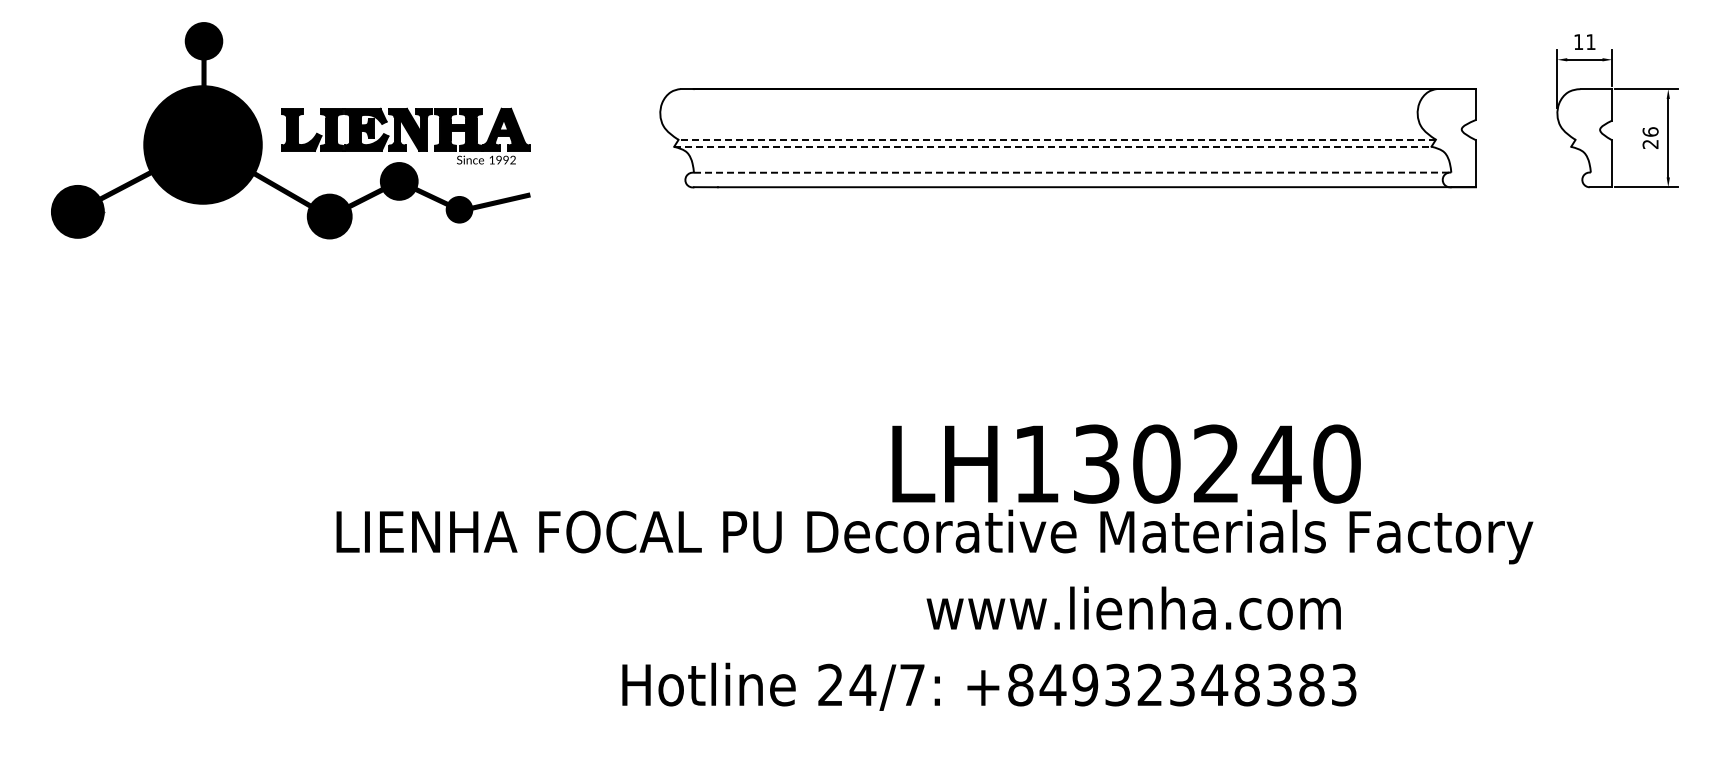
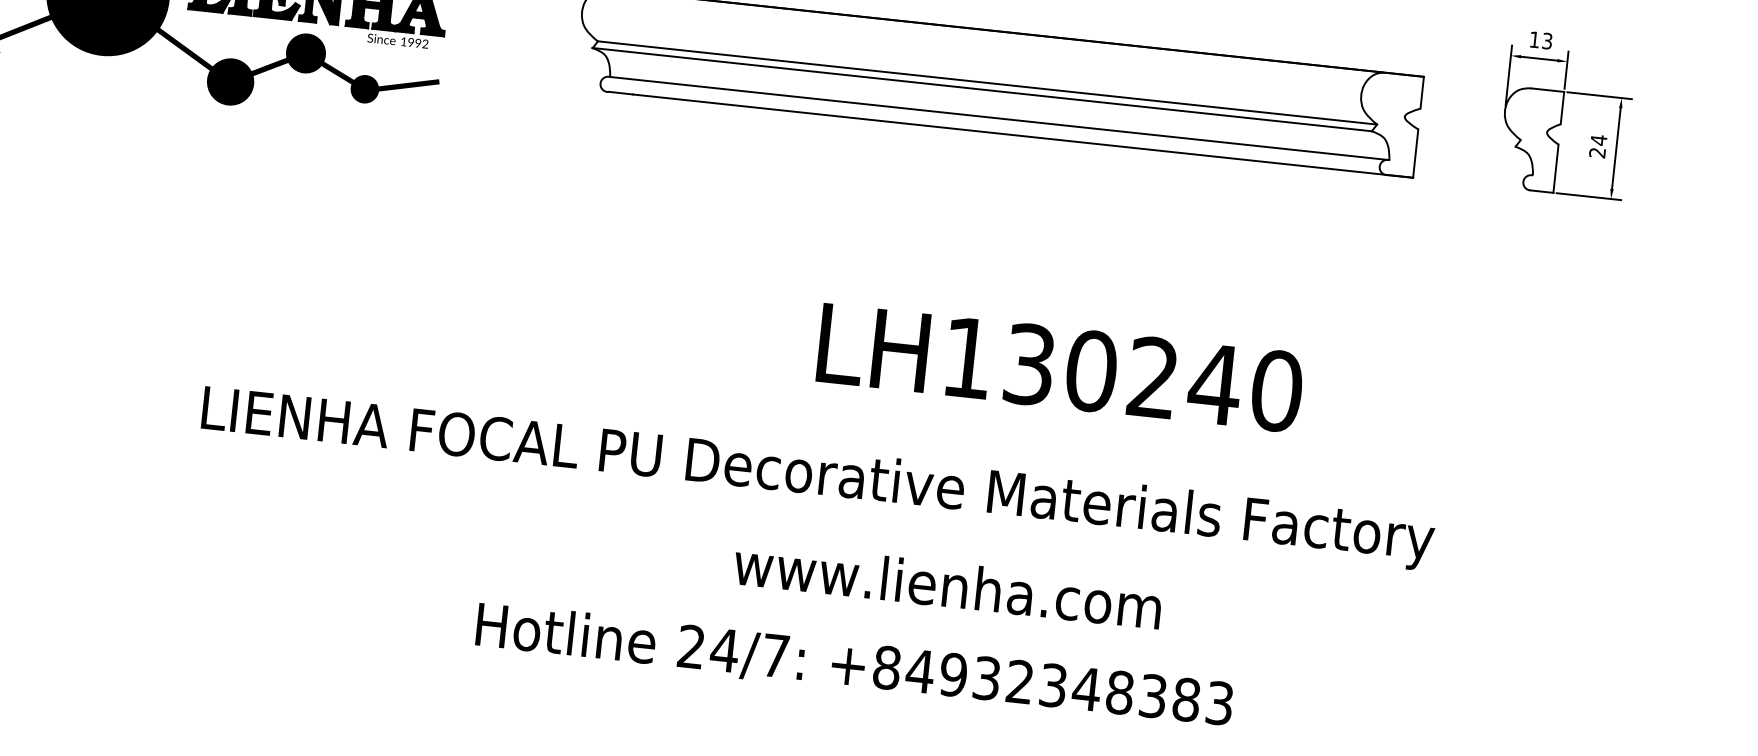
text: (1590, 42) -> (1546, 41), 11 -> 13
text: (1650, 132) -> (1598, 140), 26 -> 24
line: (1057, 139) -> (987, 82), dashed -> solid
line: (1052, 146) -> (981, 89), dashed -> solid
line: (1072, 172) -> (999, 118), dashed -> solid
text: (1126, 463) -> (1060, 367), moved
text: (1133, 608) -> (947, 585), moved
text: (989, 686) -> (854, 665), moved

